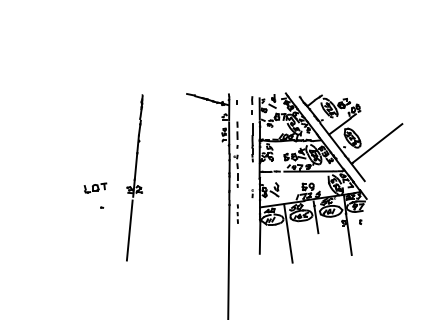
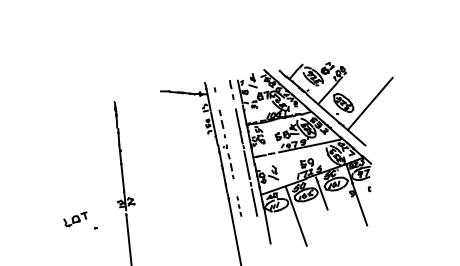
line: (252, 177) -> (247, 165), added
part: (95, 187) -> (75, 218), moved
line: (252, 212) -> (254, 201), added

